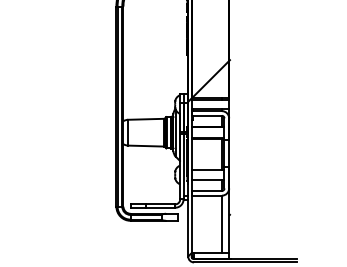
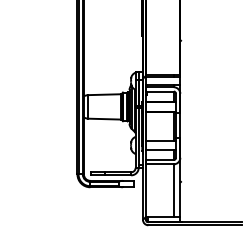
hatch: (210, 78) -> (163, 57), removed

